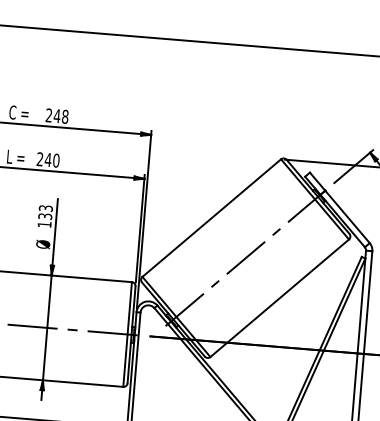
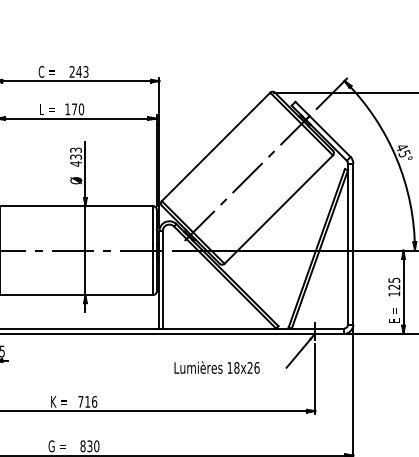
text: (64, 116) -> (85, 71), 248 -> 243
text: (44, 159) -> (71, 109), 240 -> 170
text: (44, 224) -> (75, 163), 133 -> 433

